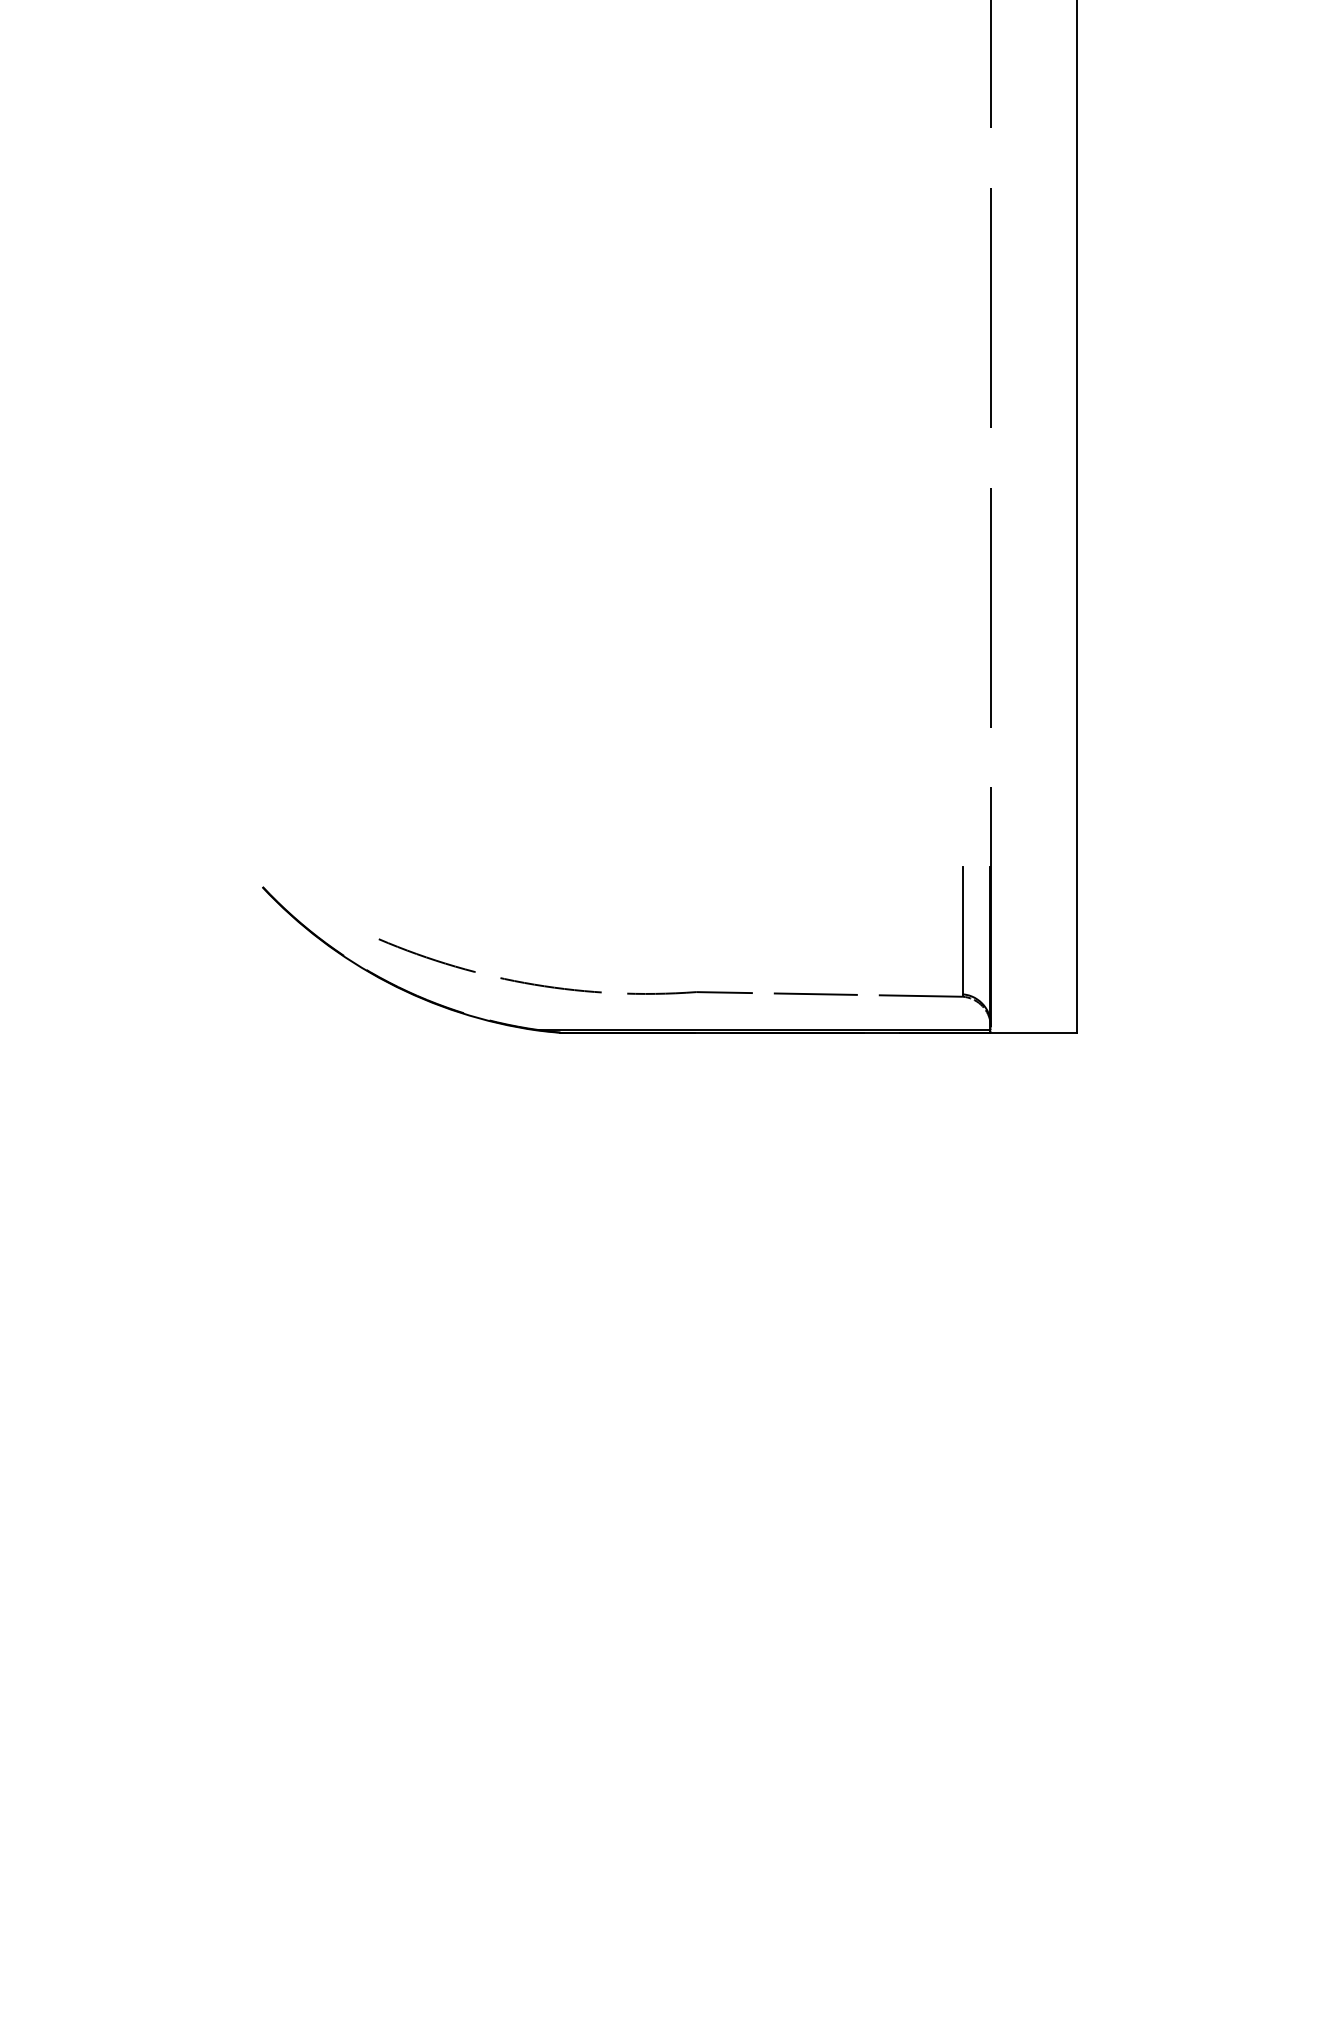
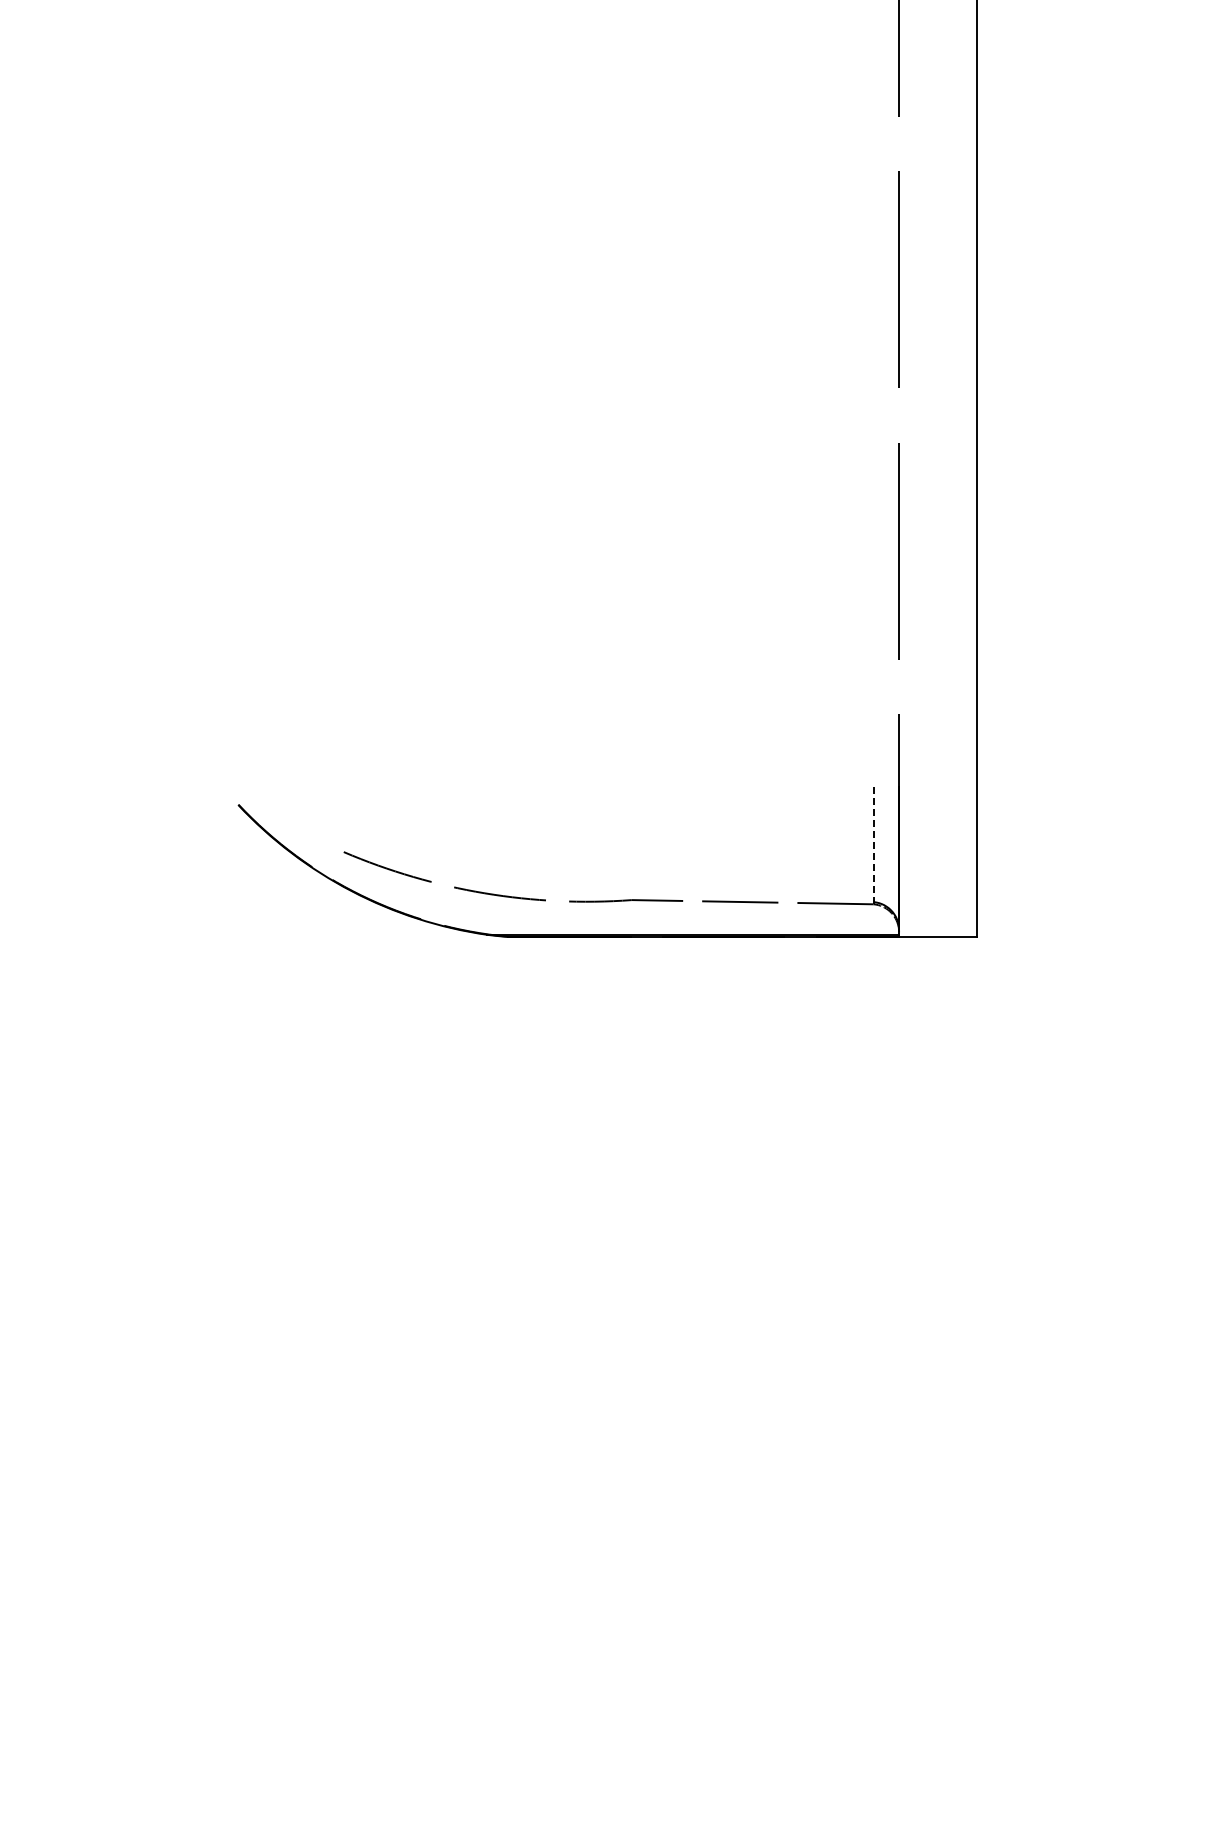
line: (962, 930) -> (873, 844), solid -> dashed

